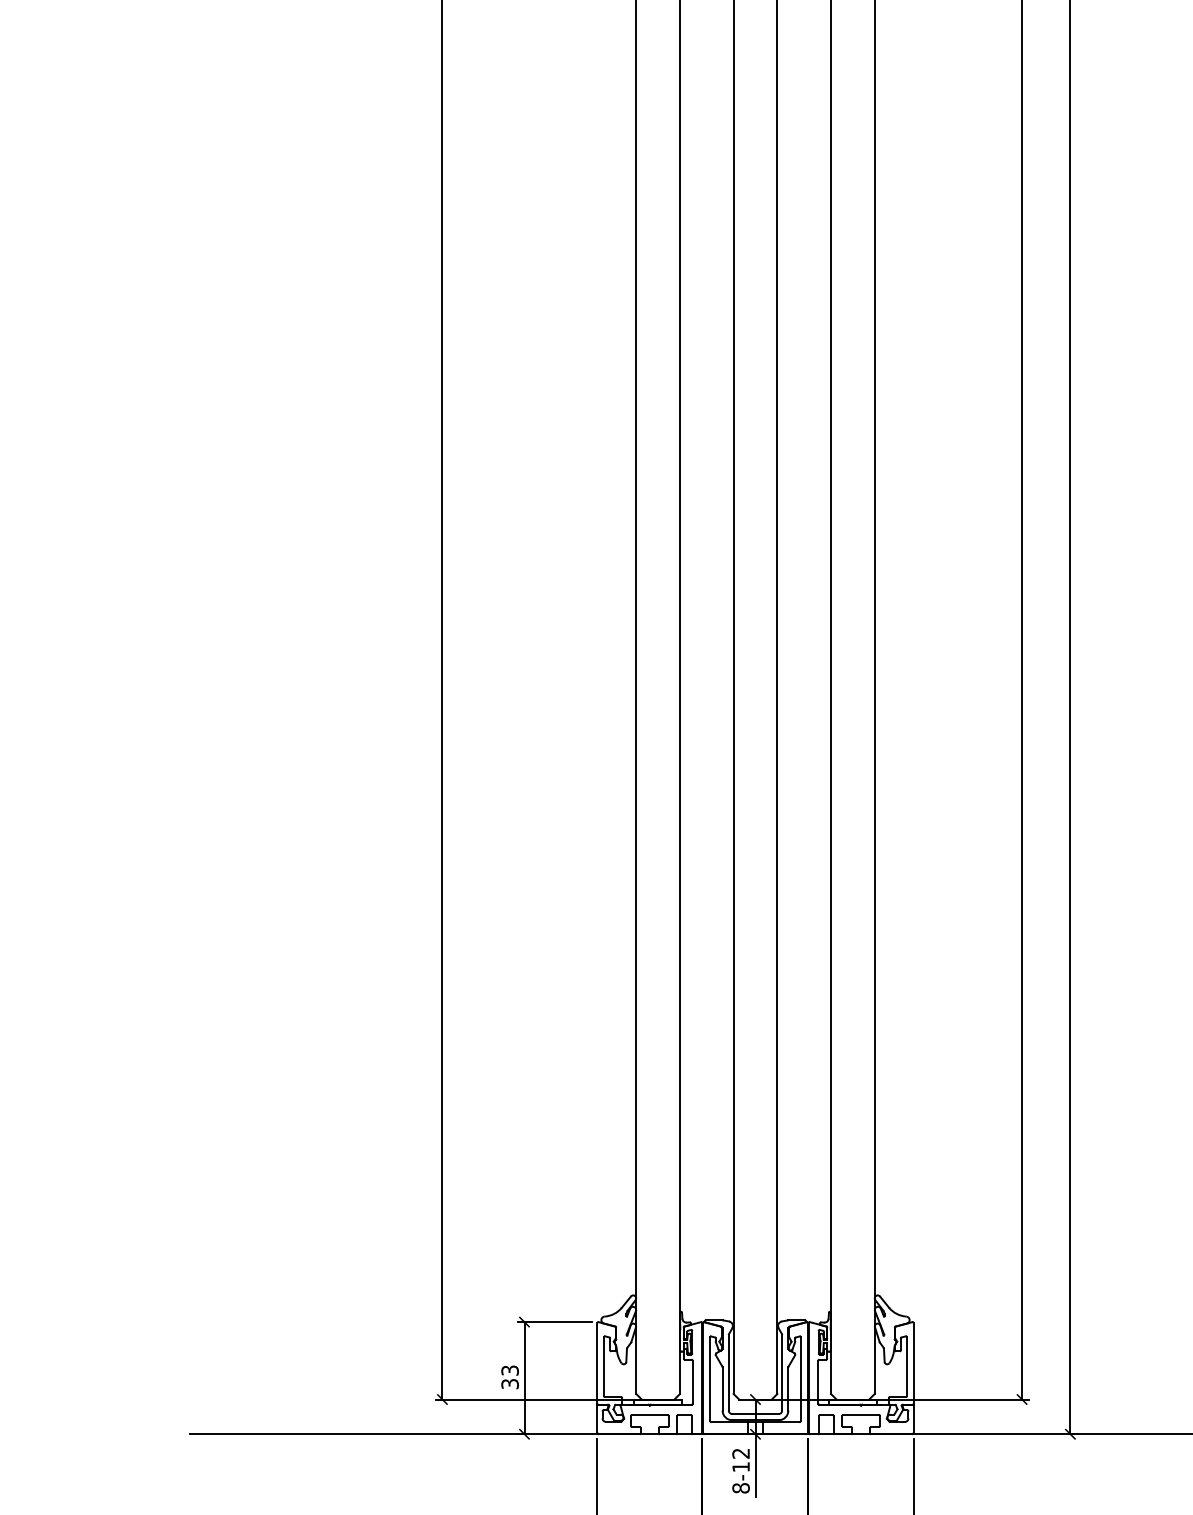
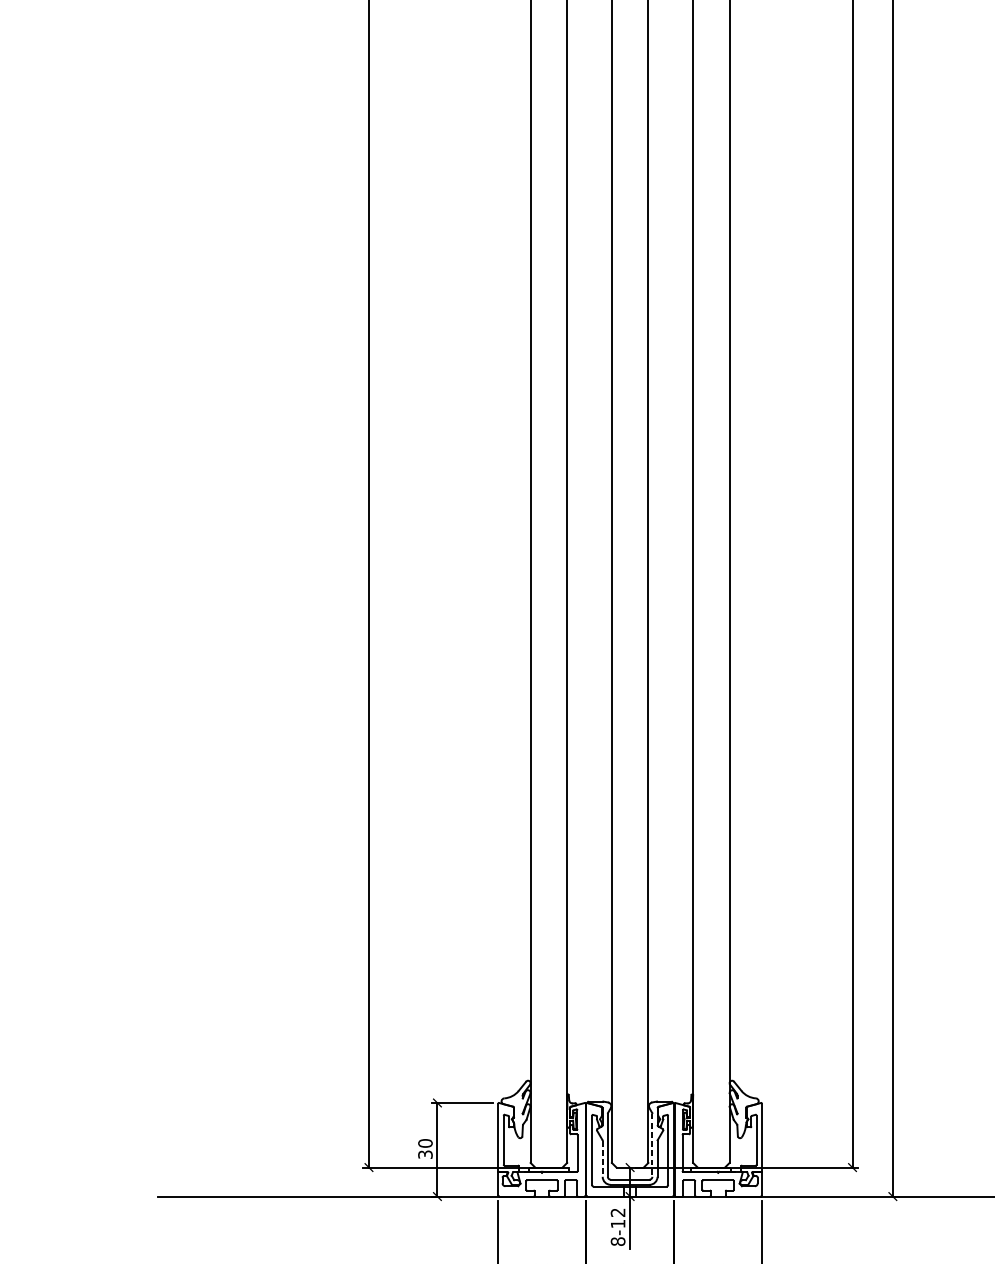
text: (509, 1370) -> (424, 1143), 33 -> 30
line: (782, 1372) -> (652, 1145), solid -> dashed
line: (722, 1389) -> (602, 1159), solid -> dashed

